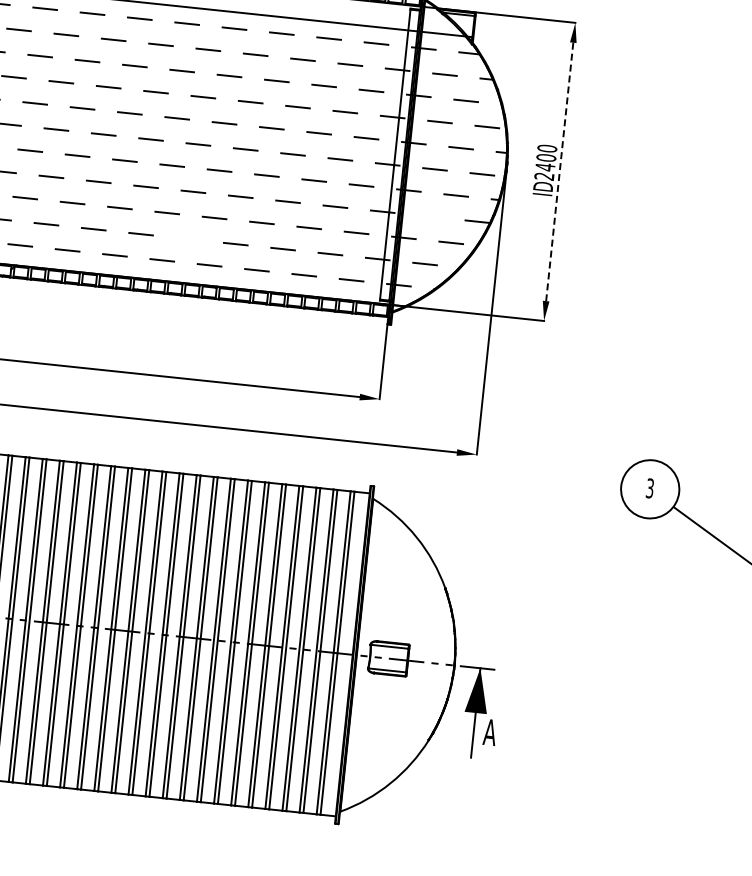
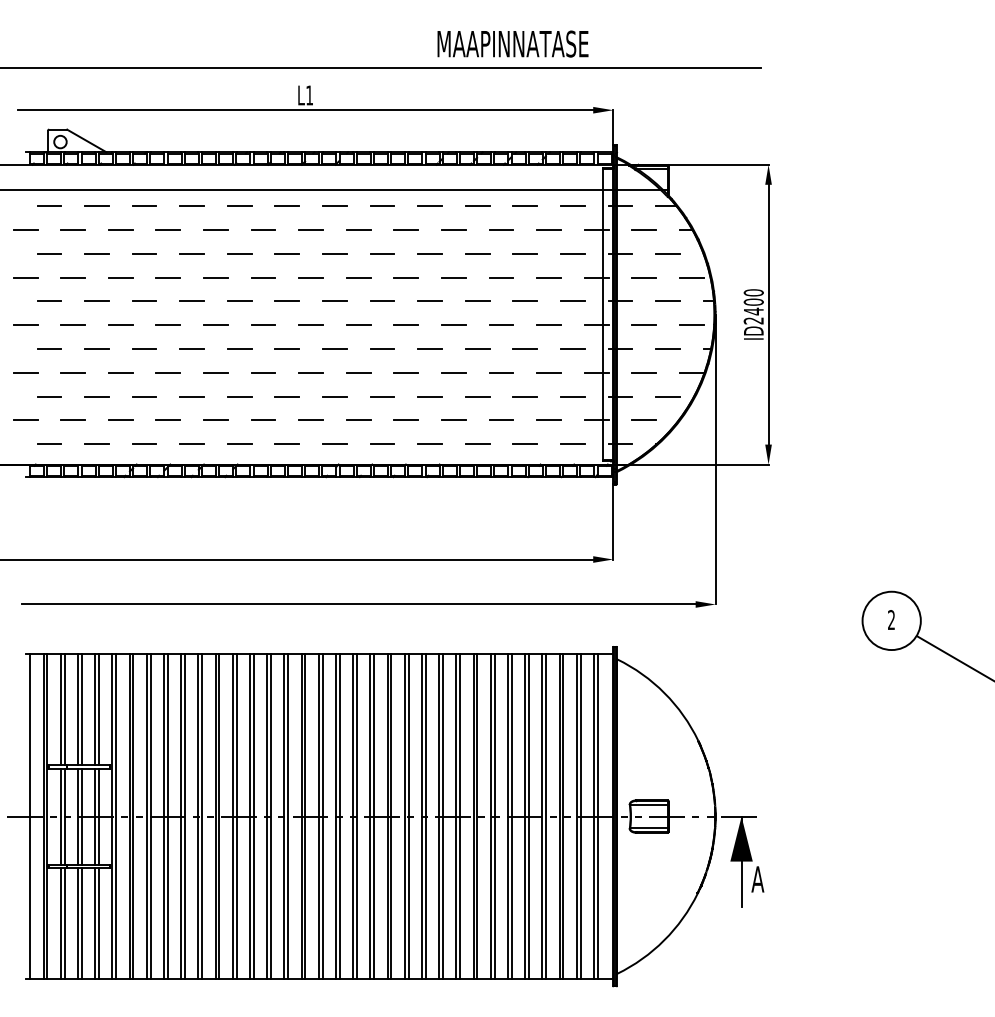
line: (559, 171) -> (768, 314), dashed -> solid
line: (429, 216) -> (643, 372), added
line: (187, 238) -> (405, 419), added
text: (650, 488) -> (891, 620), 3 -> 2

